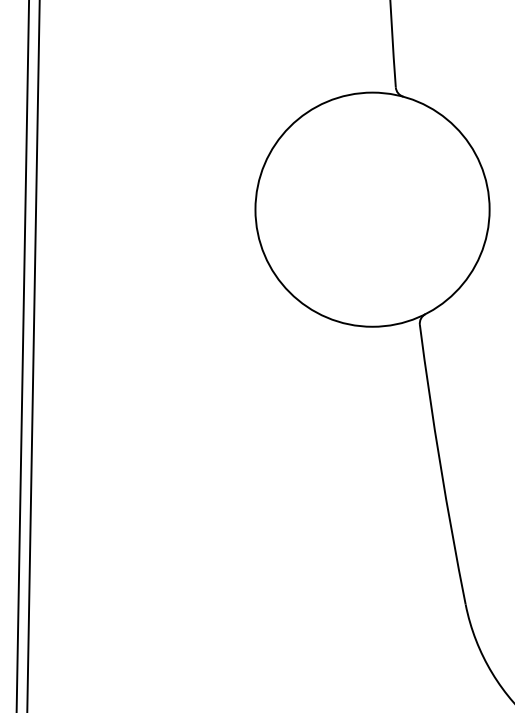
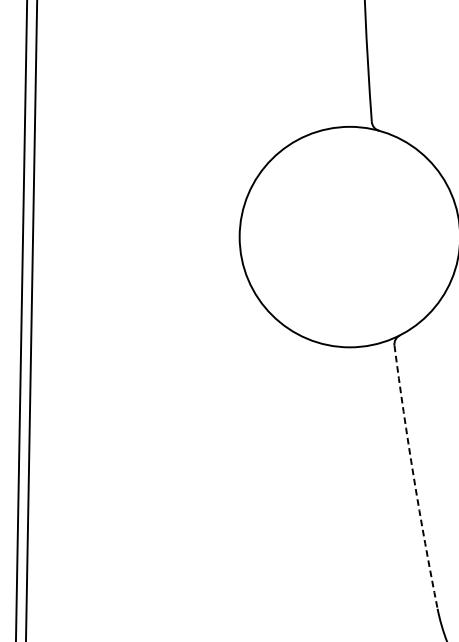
arc: (440, 465) -> (413, 477), solid -> dashed

